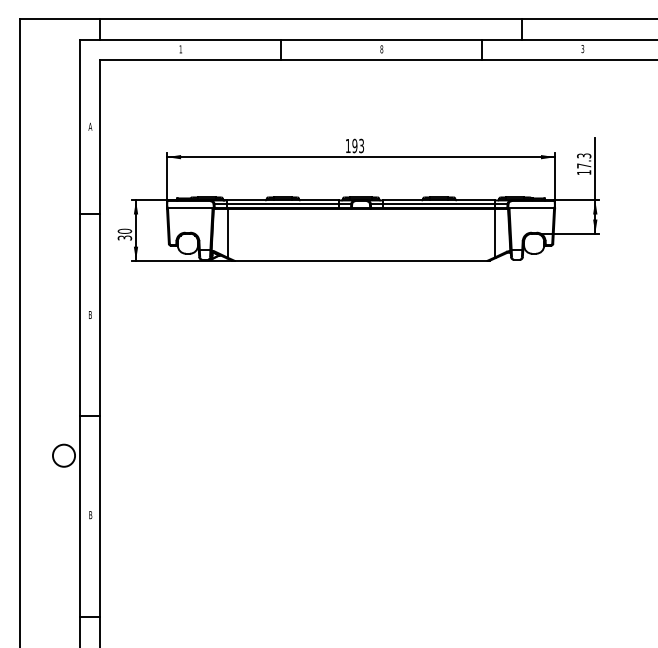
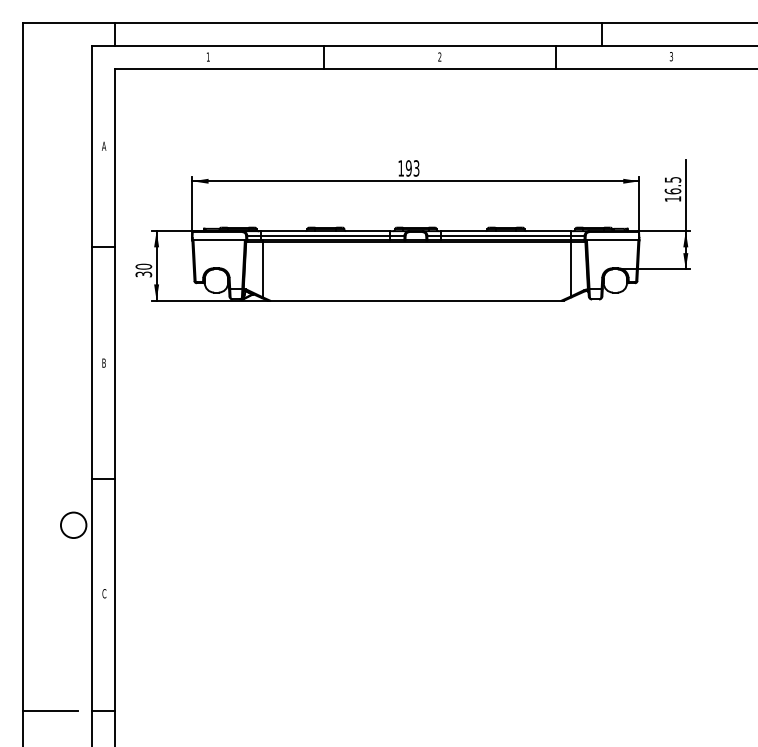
text: (381, 48) -> (439, 56), 8 -> 2
text: (583, 160) -> (672, 185), 17.3 -> 16.5
text: (90, 514) -> (104, 593), B -> C
line: (43, 616) -> (50, 710), added

